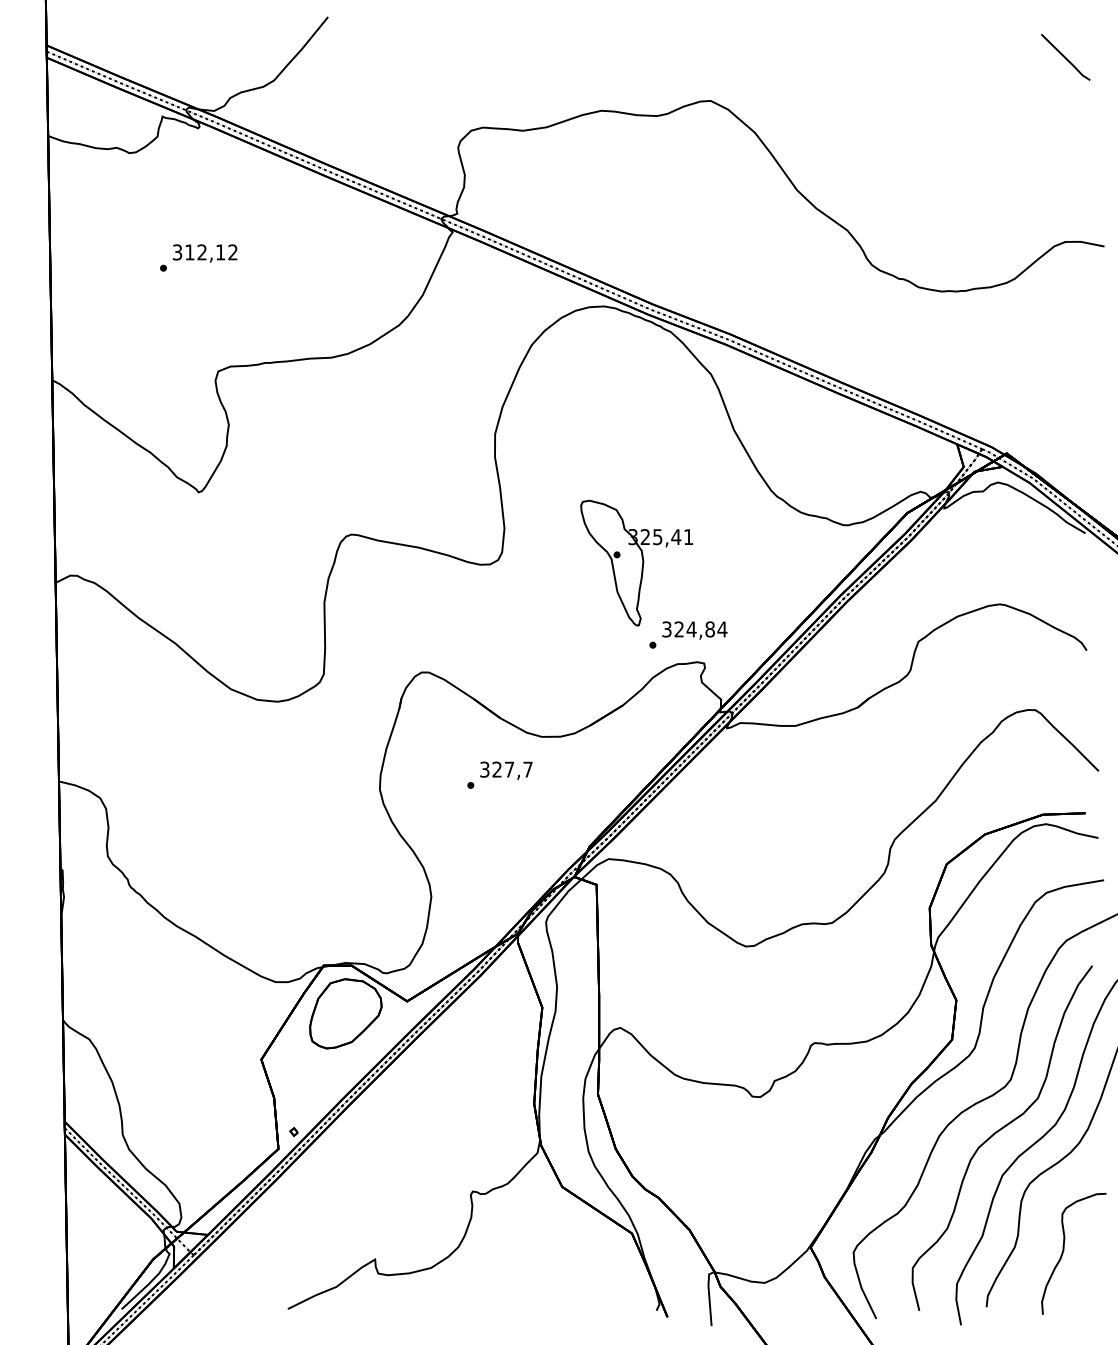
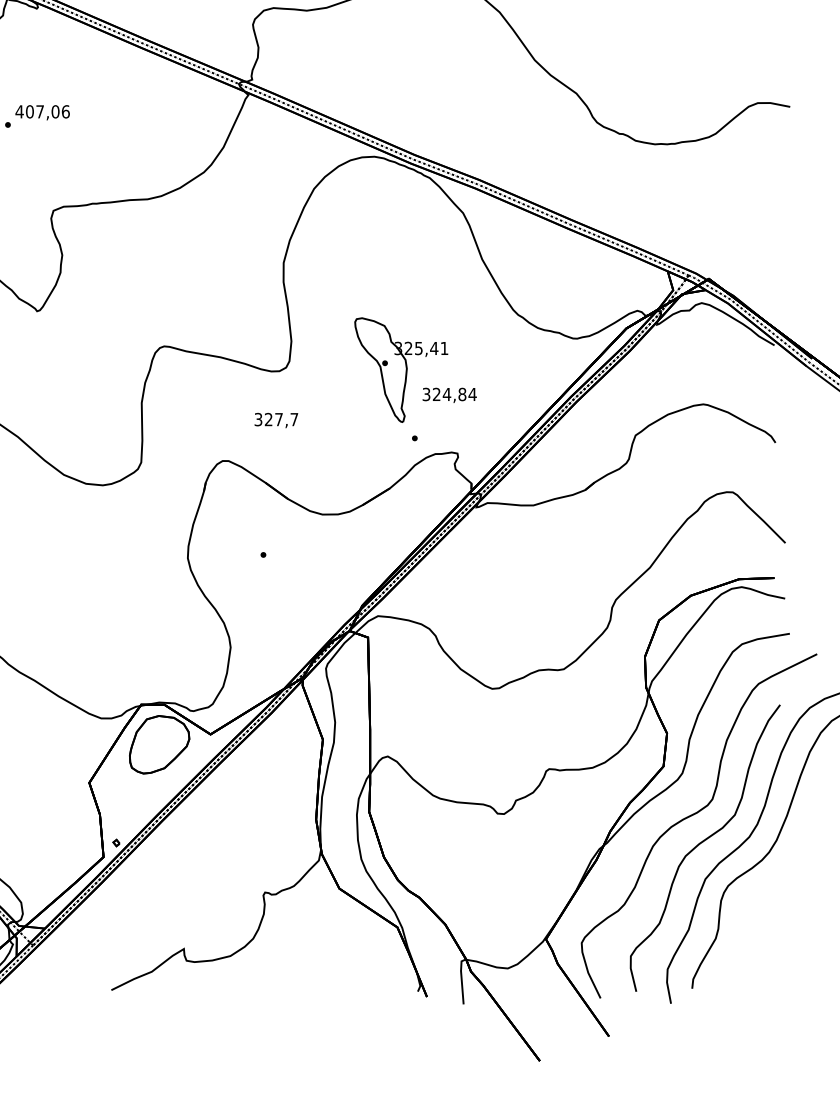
text: (204, 252) -> (42, 111), 312,12 -> 407,06
text: (694, 630) -> (449, 395), moved
text: (506, 770) -> (276, 420), moved
curve: (1064, 1250) -> (756, 941), removed

